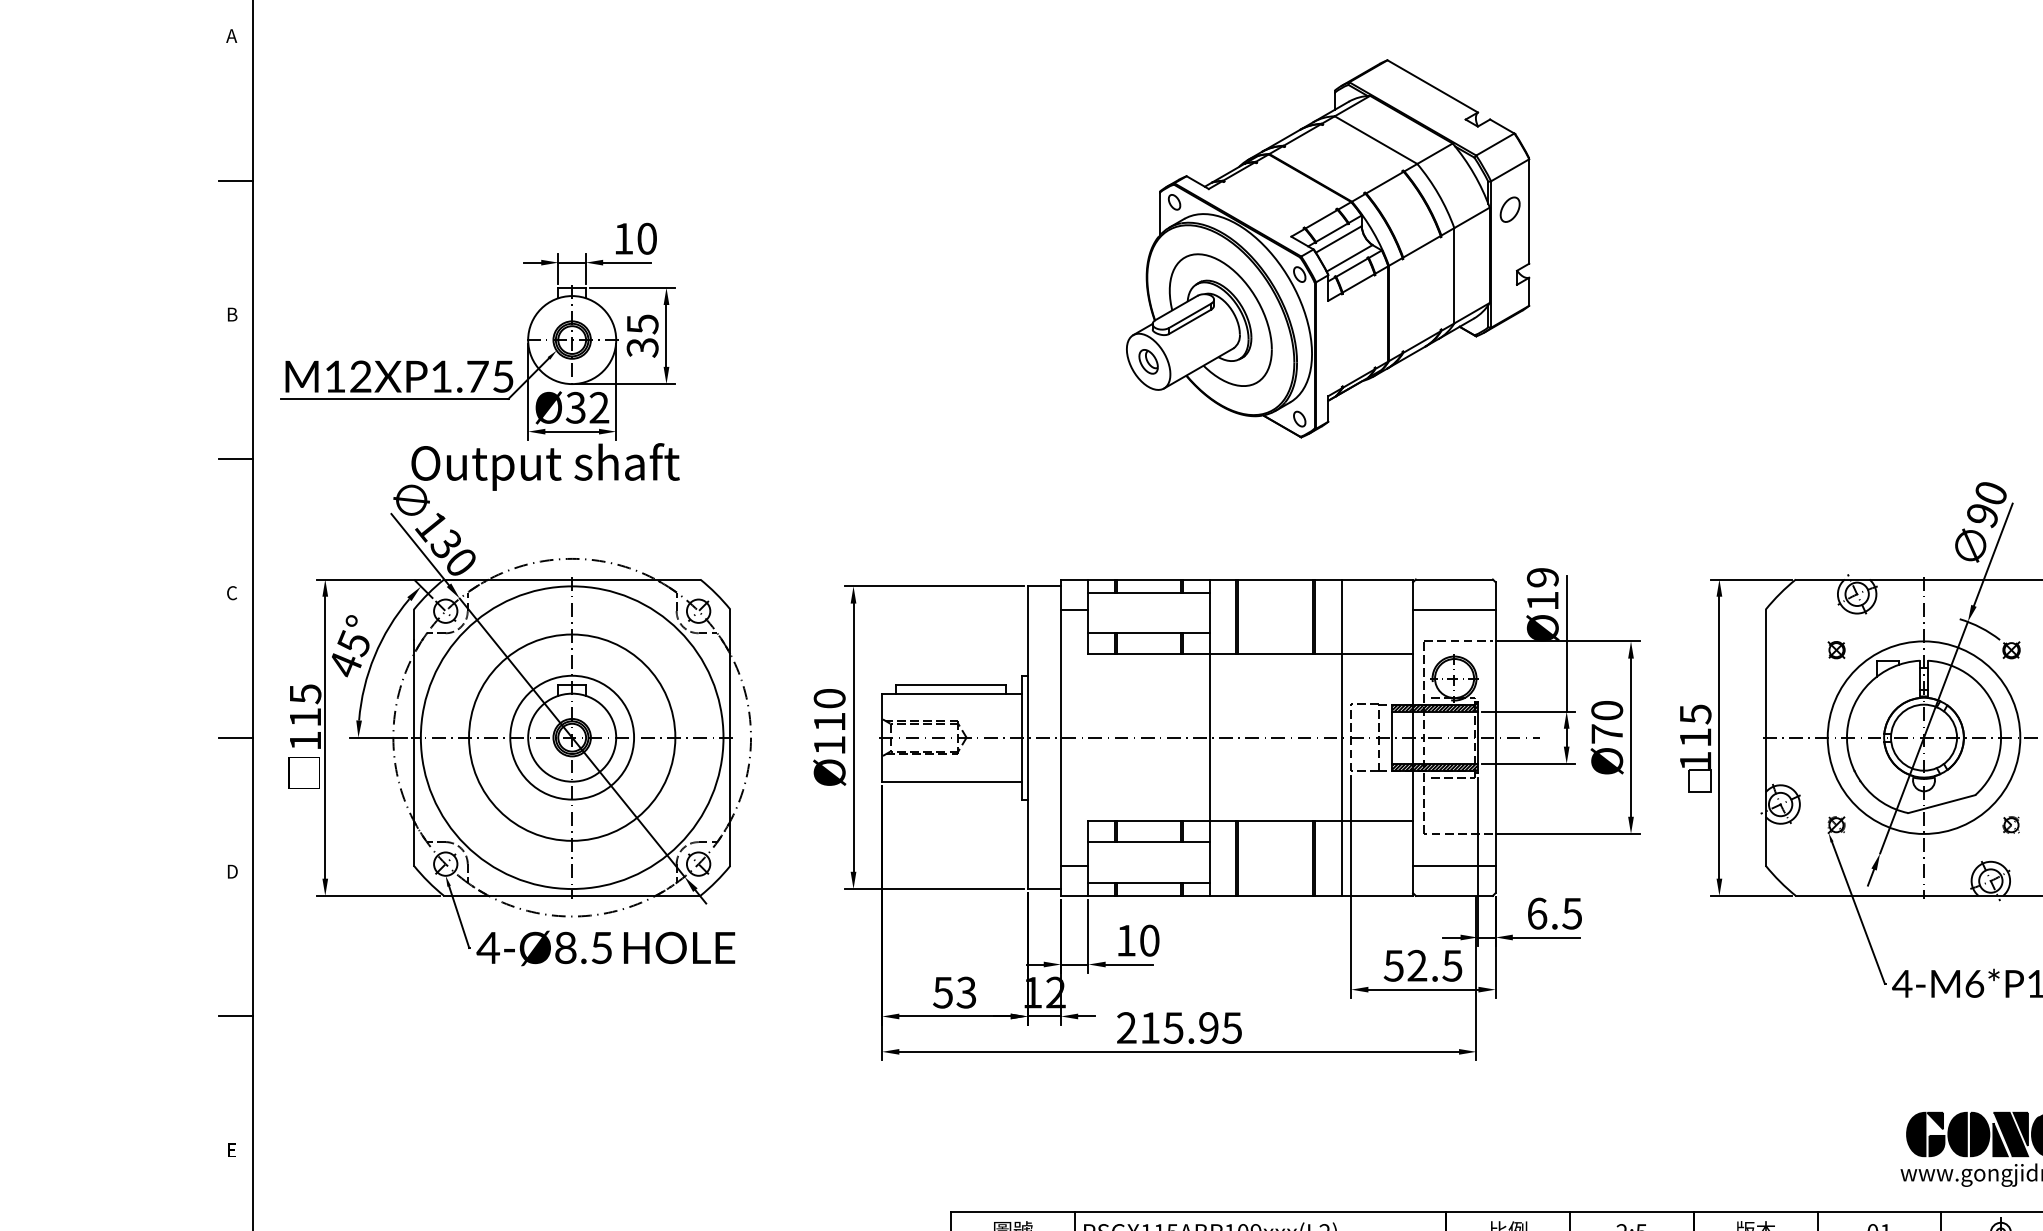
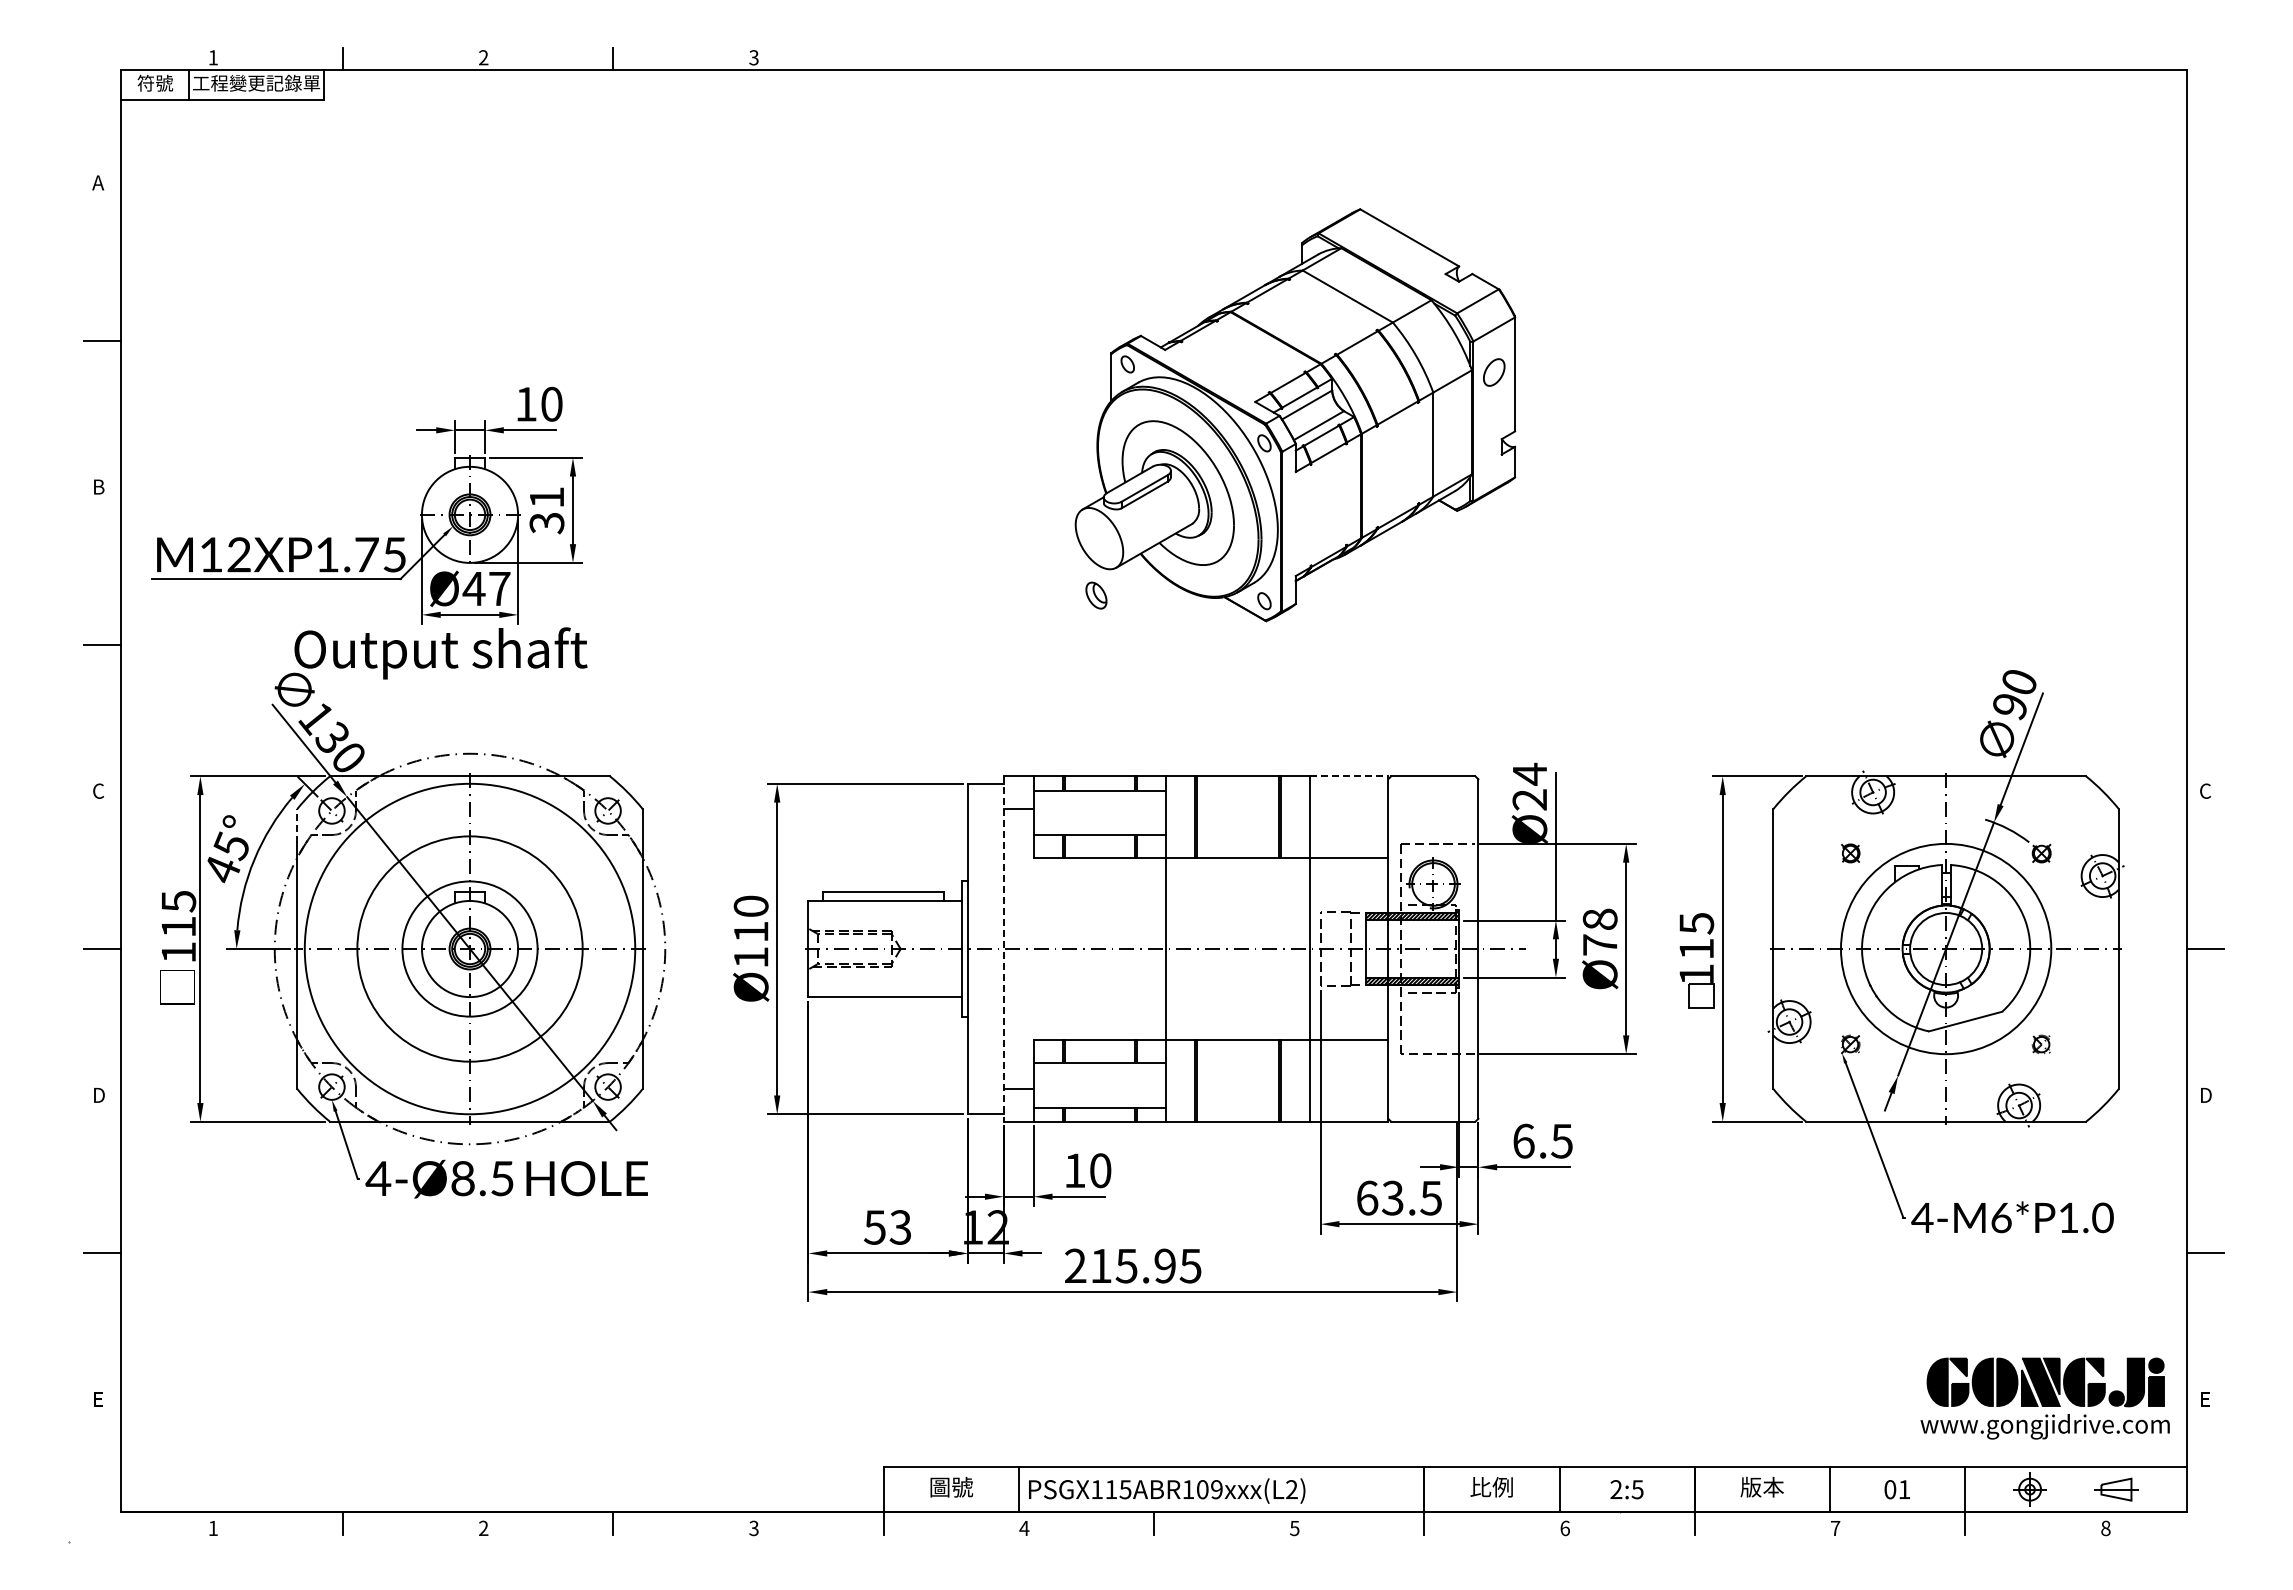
text: (643, 324) -> (547, 497), 35 -> 31
part: (1148, 361) -> (1096, 595), moved
text: (587, 407) -> (486, 588), Ø32 -> Ø47
line: (1377, 579) -> (1349, 776), solid -> dashed
text: (1542, 588) -> (1529, 786), Ø19 -> Ø24
line: (1454, 609) -> (1433, 809), removed
line: (414, 624) -> (297, 825), solid -> dashed
text: (1606, 709) -> (1599, 918), Ø70 -> Ø78
line: (1060, 738) -> (1003, 949), solid -> dashed
line: (1454, 865) -> (1433, 1088), removed
text: (1405, 965) -> (1379, 1197), 52.5 -> 63.5

